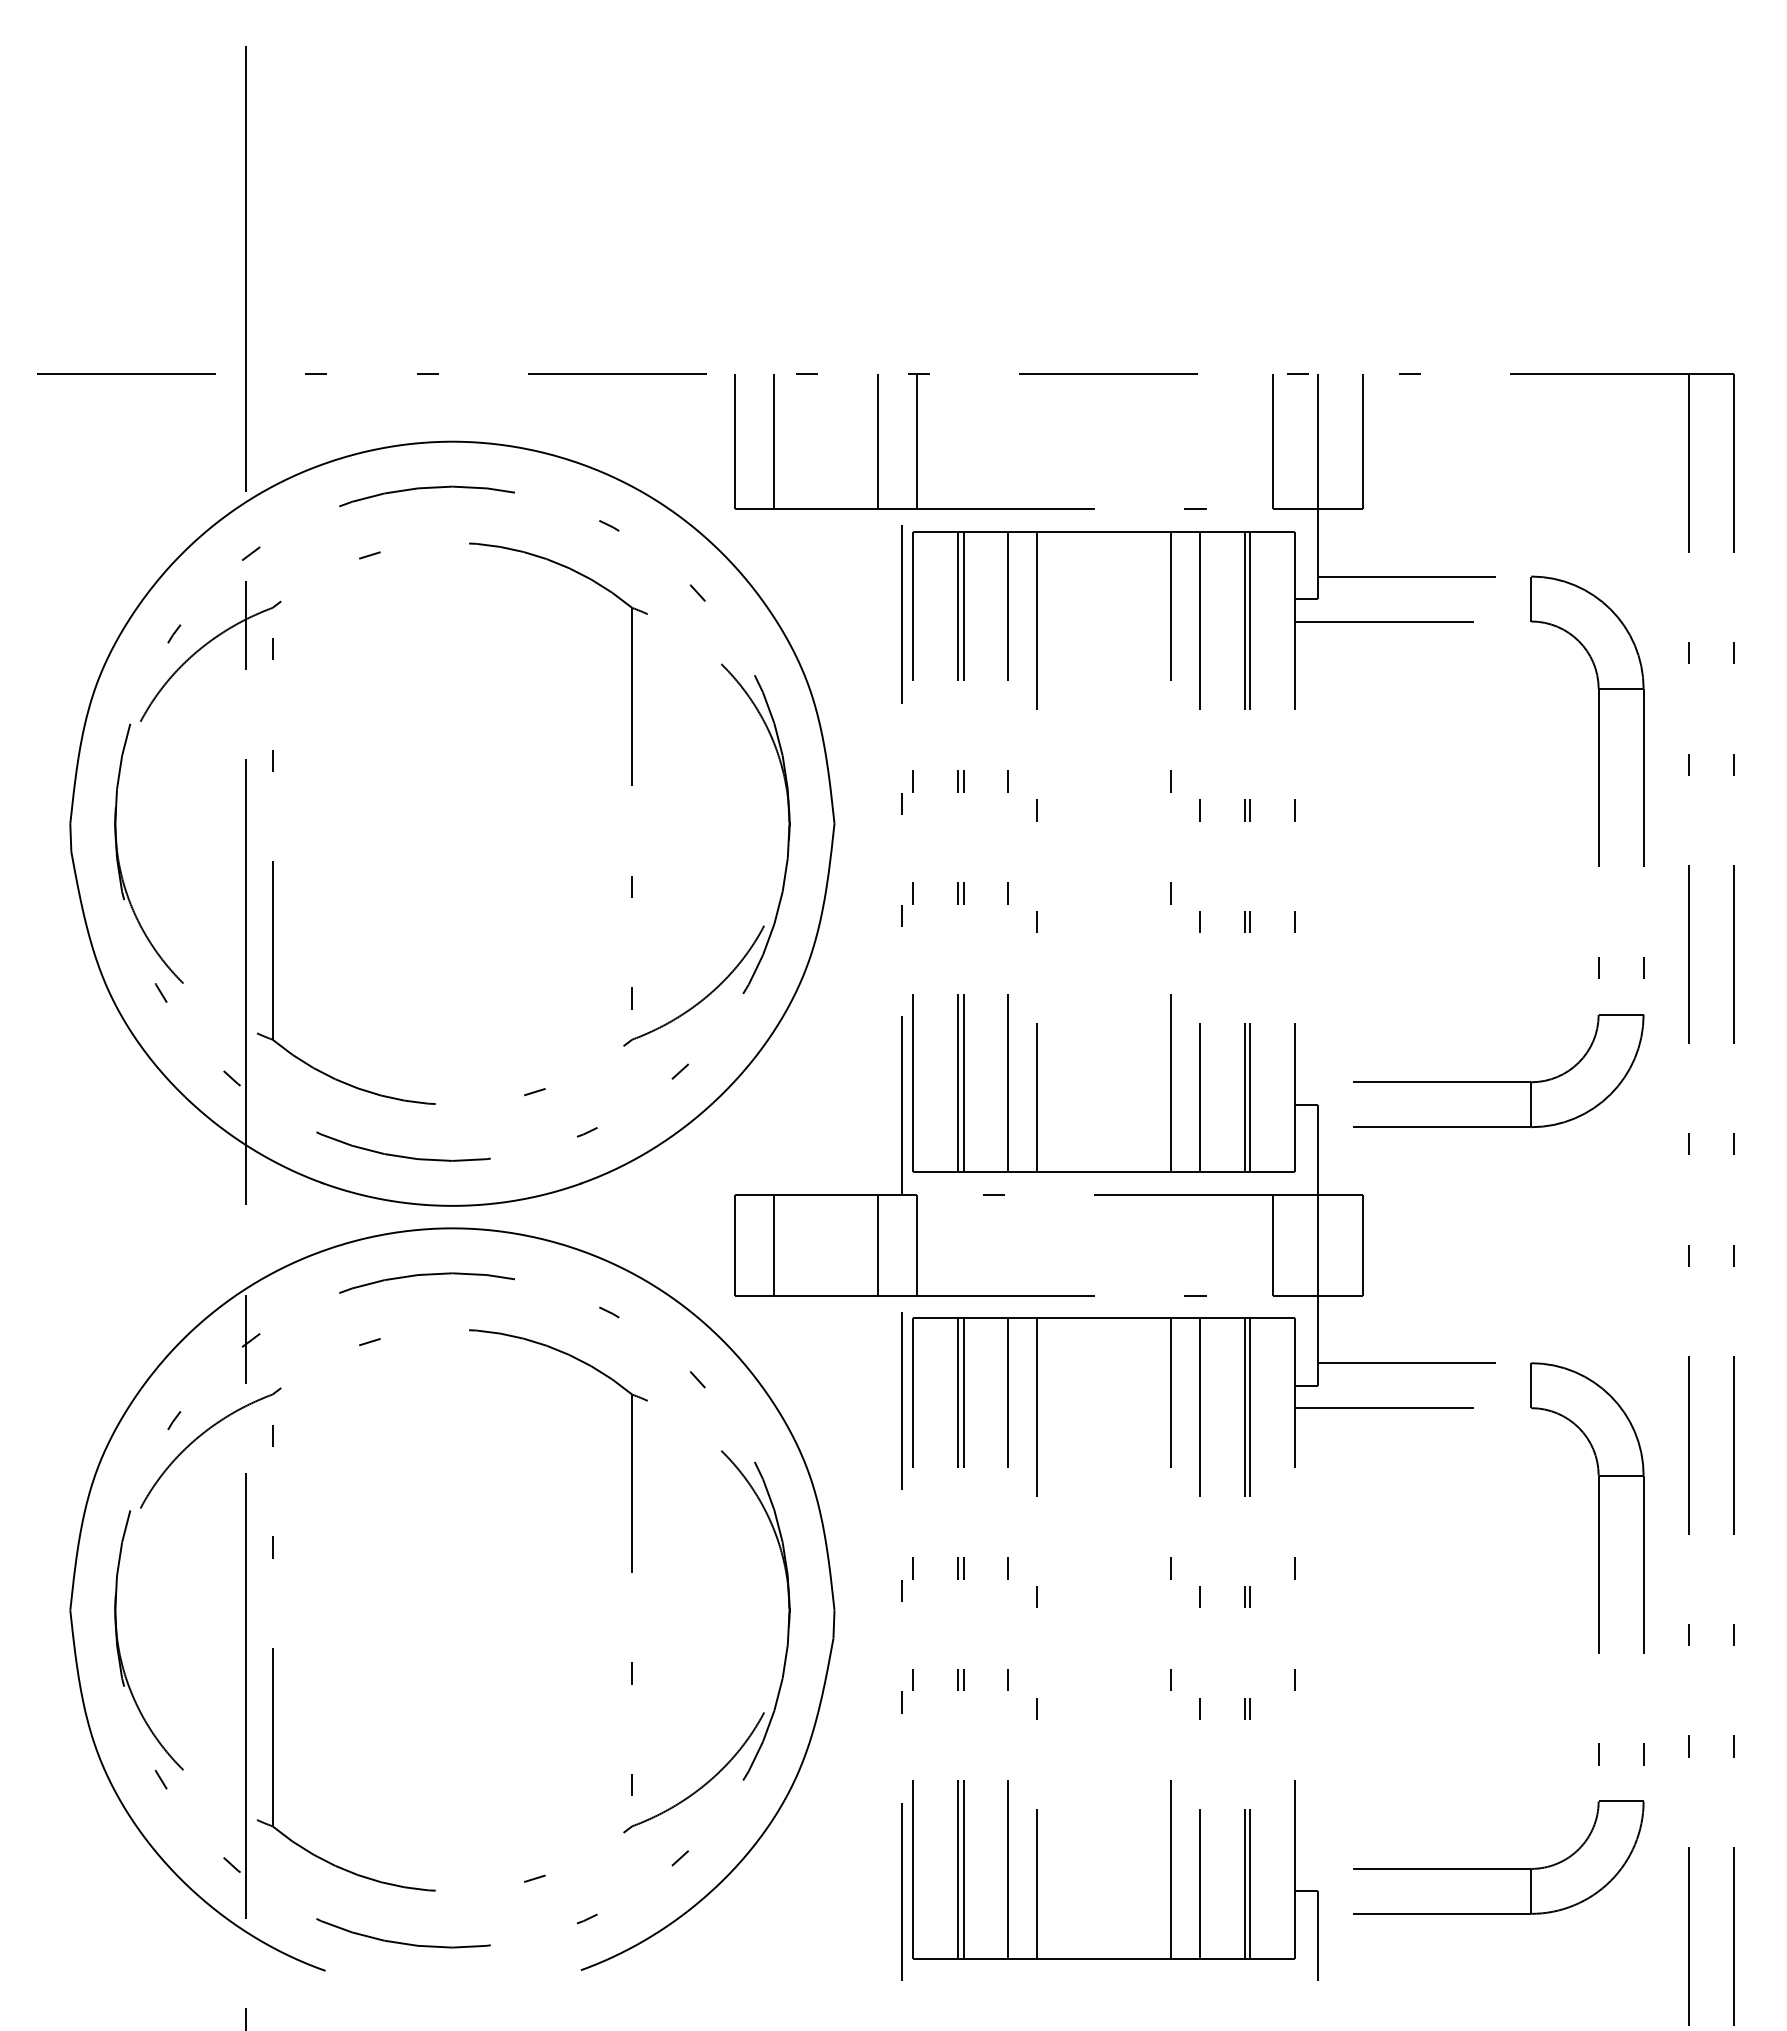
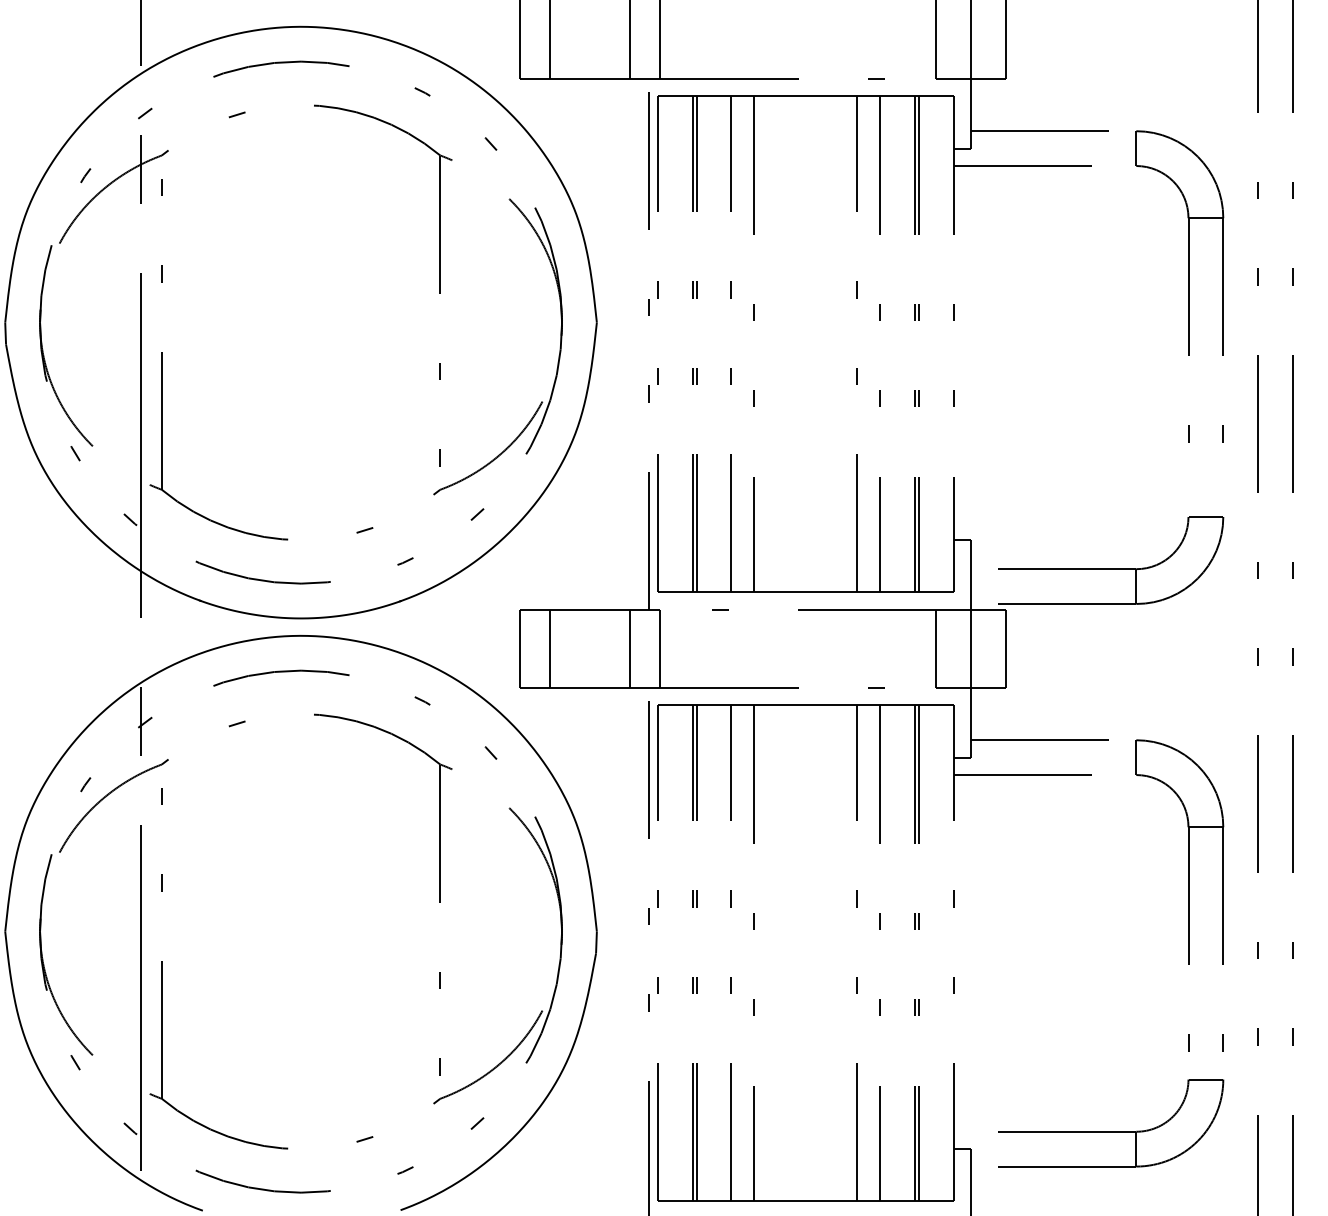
part: (1498, 1081) -> (1110, 568), moved

